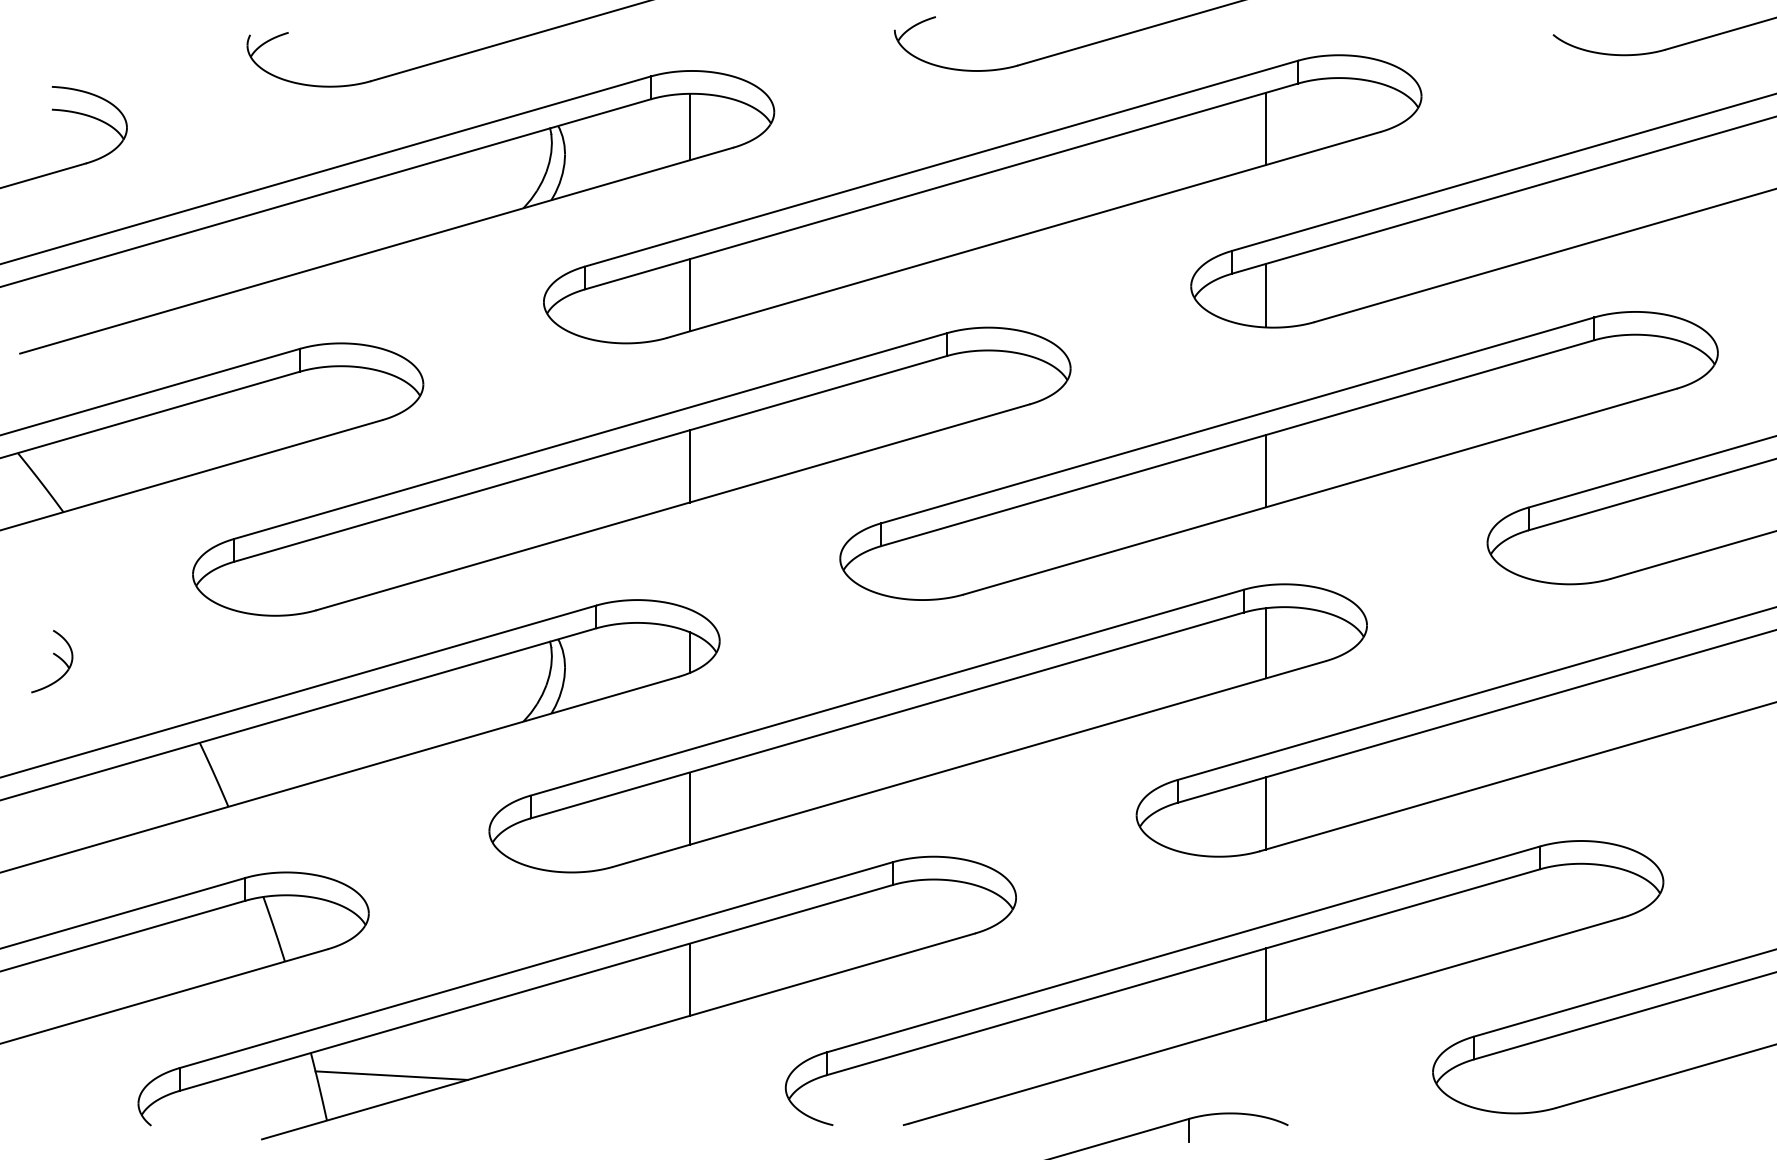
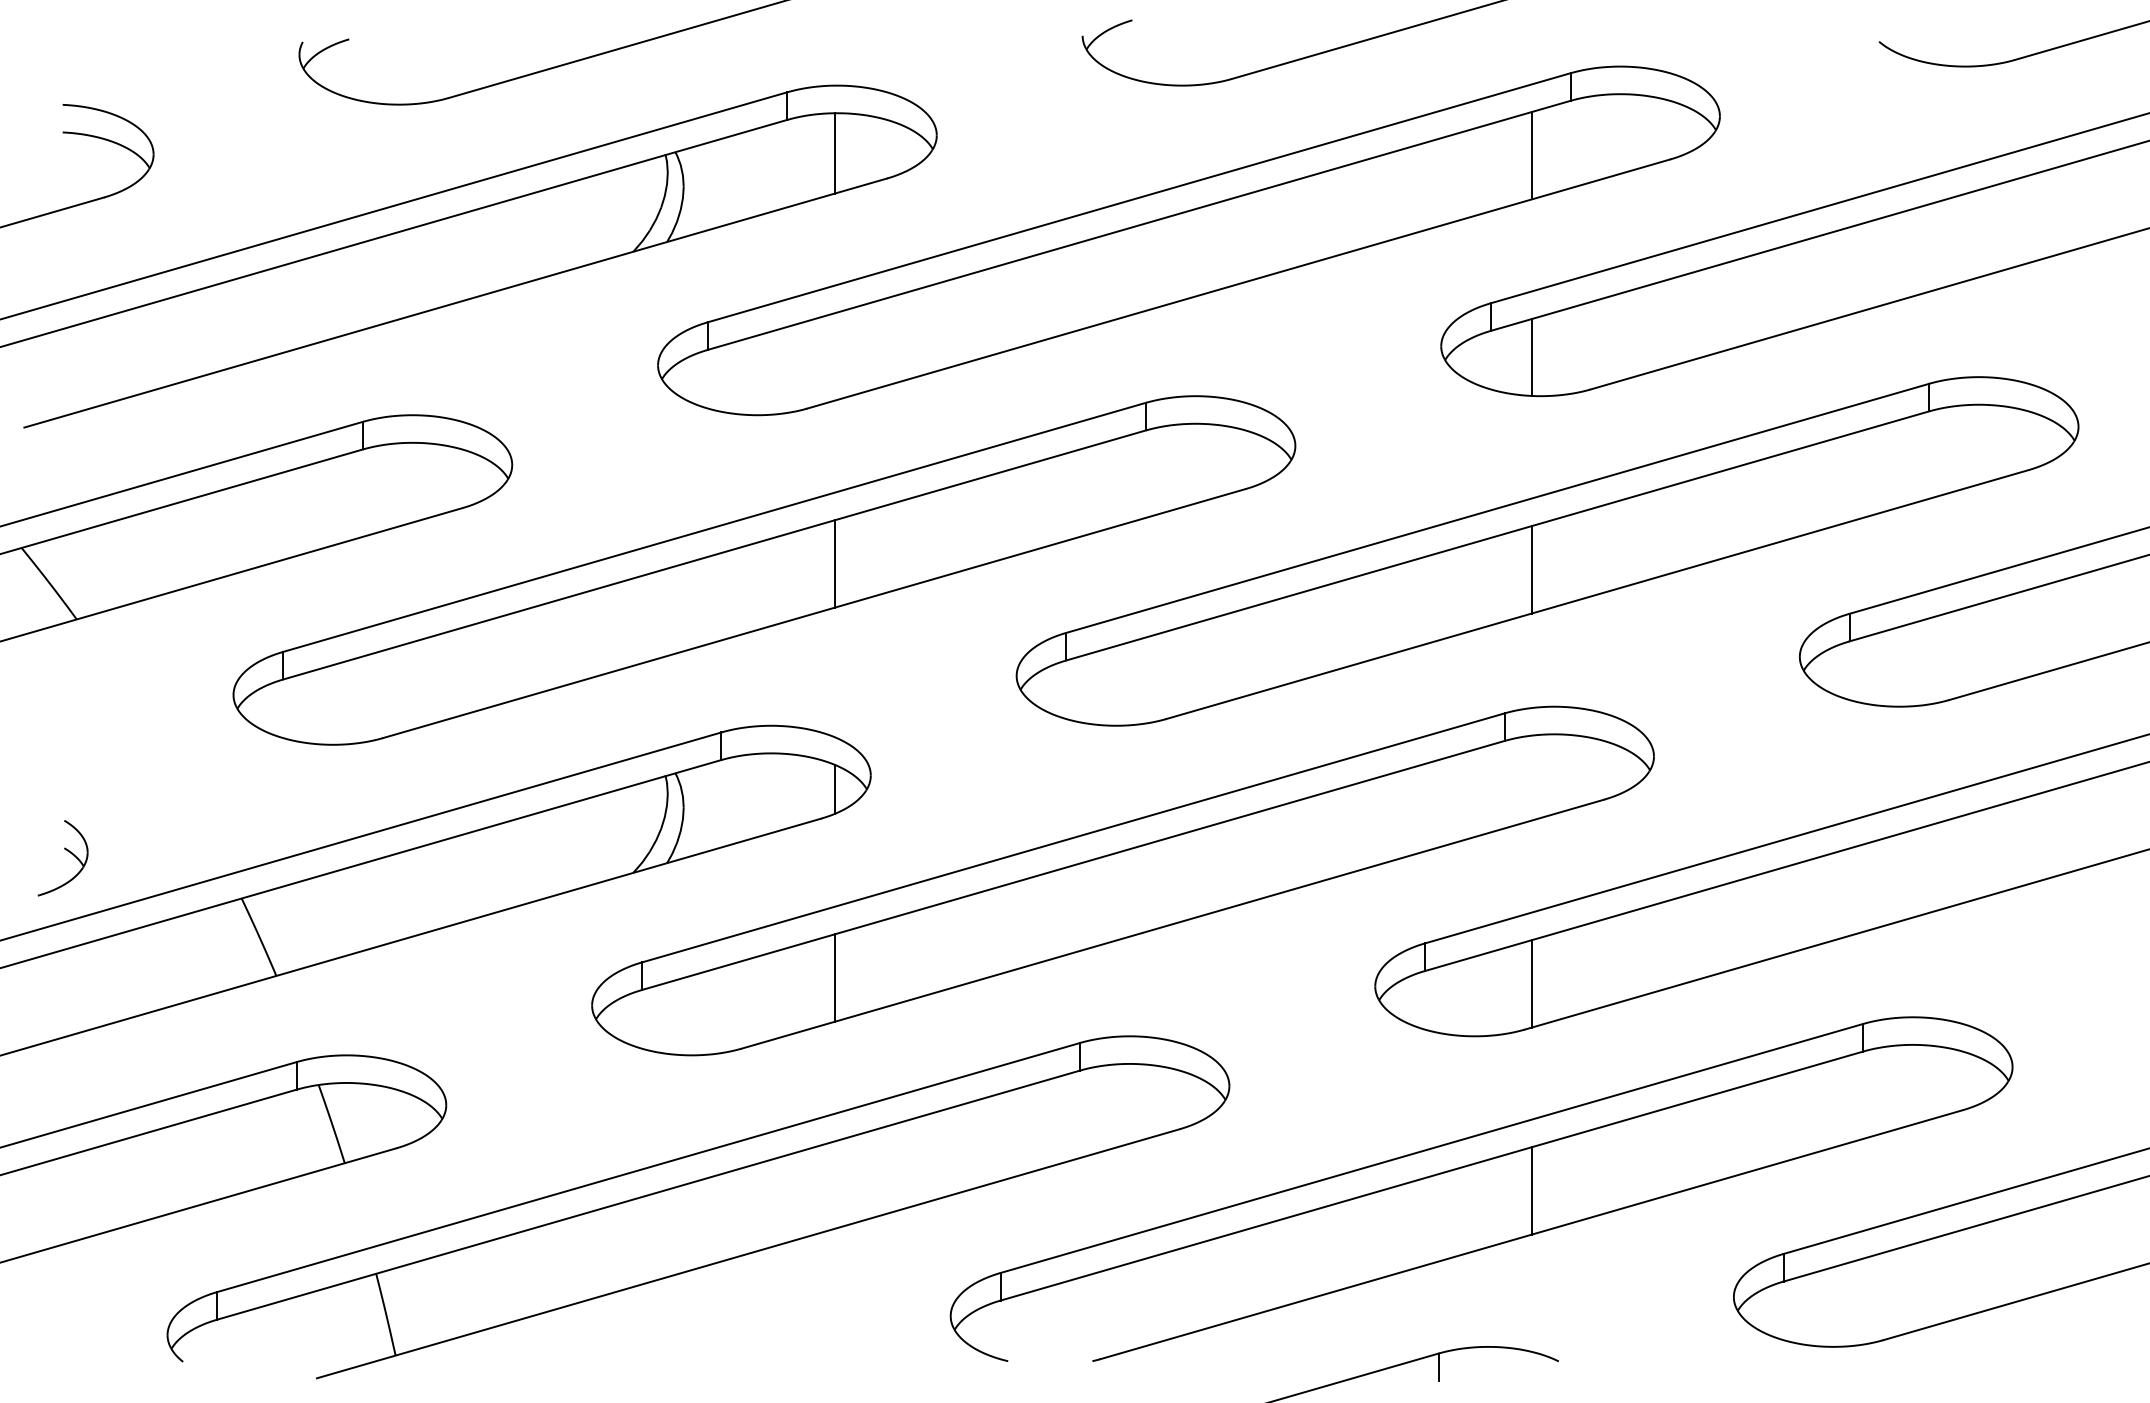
line: (689, 294) -> (834, 356), removed
line: (1265, 642) -> (1531, 777), removed
part: (55, 656) -> (67, 851), moved
line: (689, 979) -> (834, 1184), removed
line: (391, 1075) -> (473, 1301), removed

